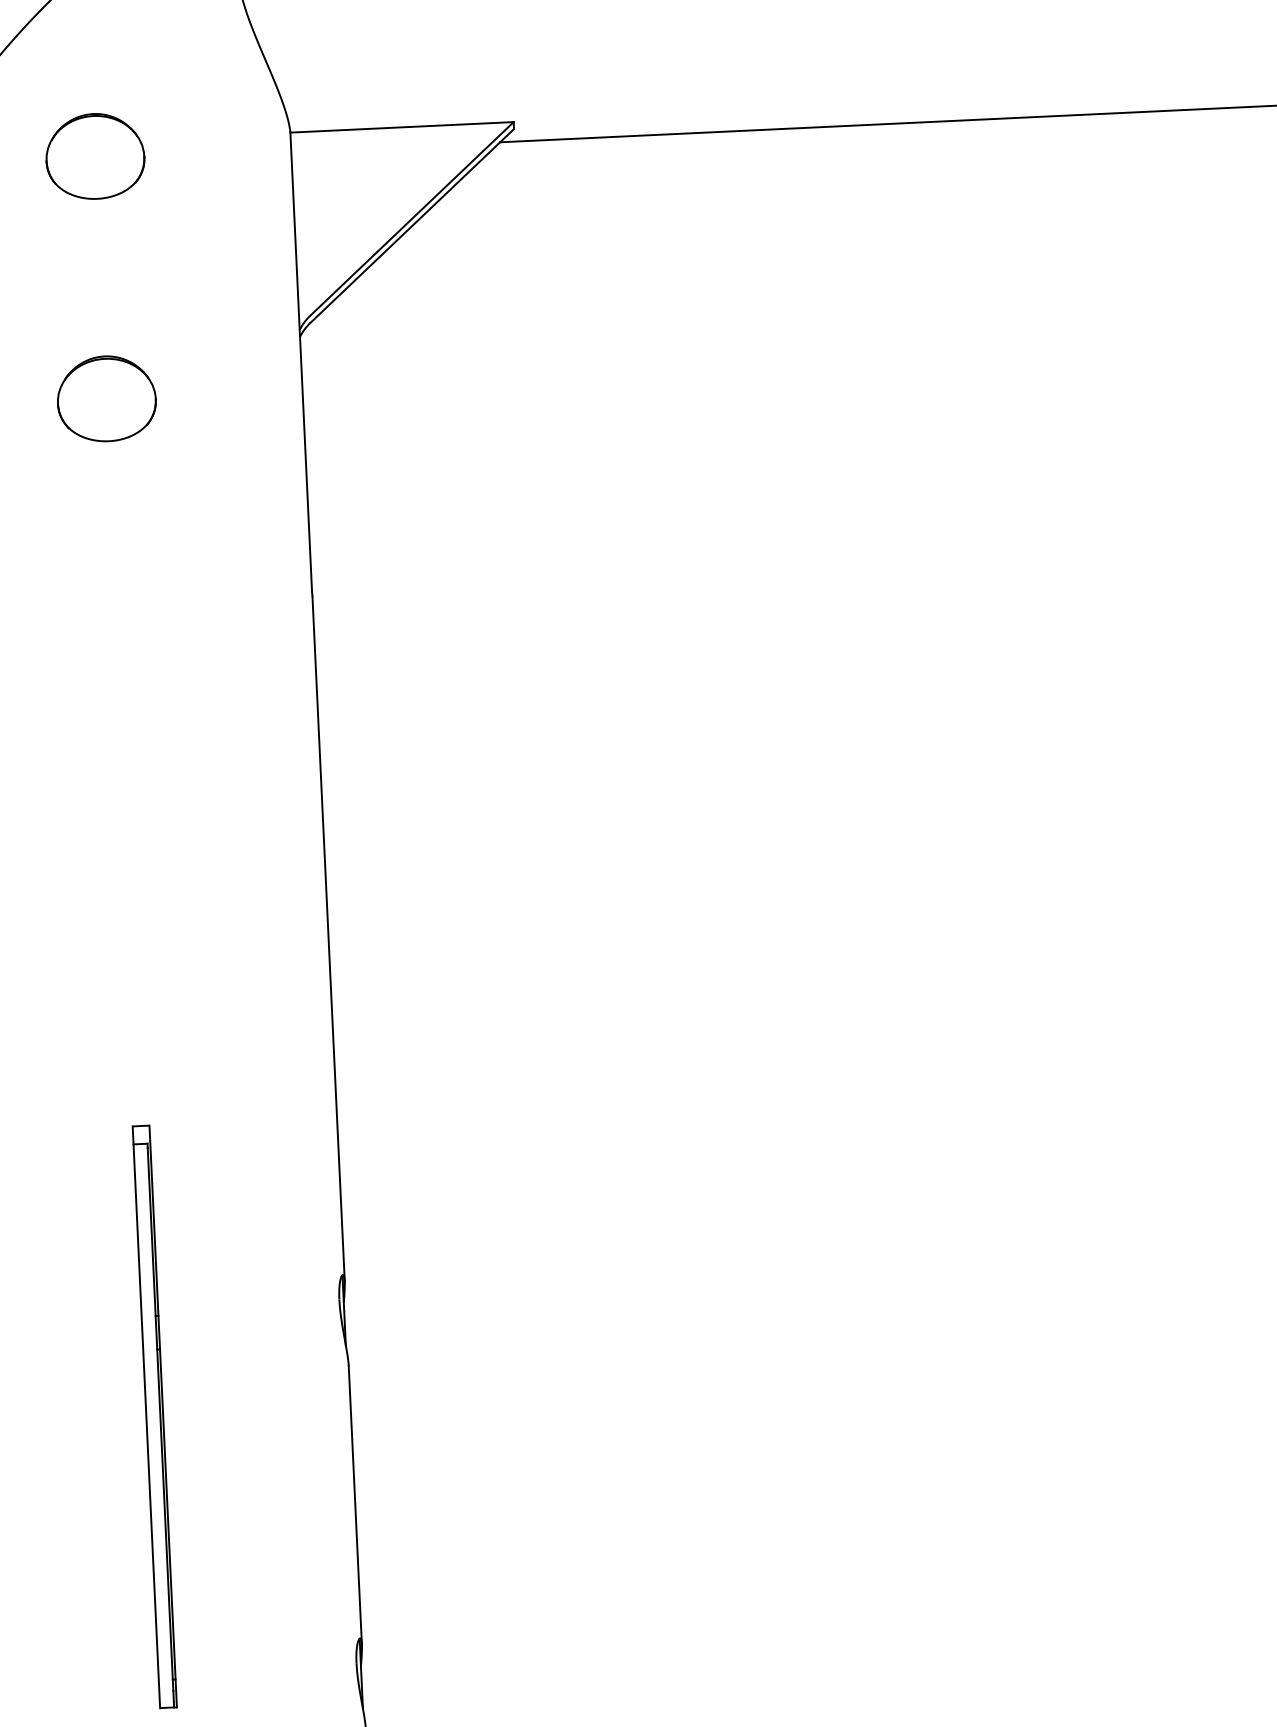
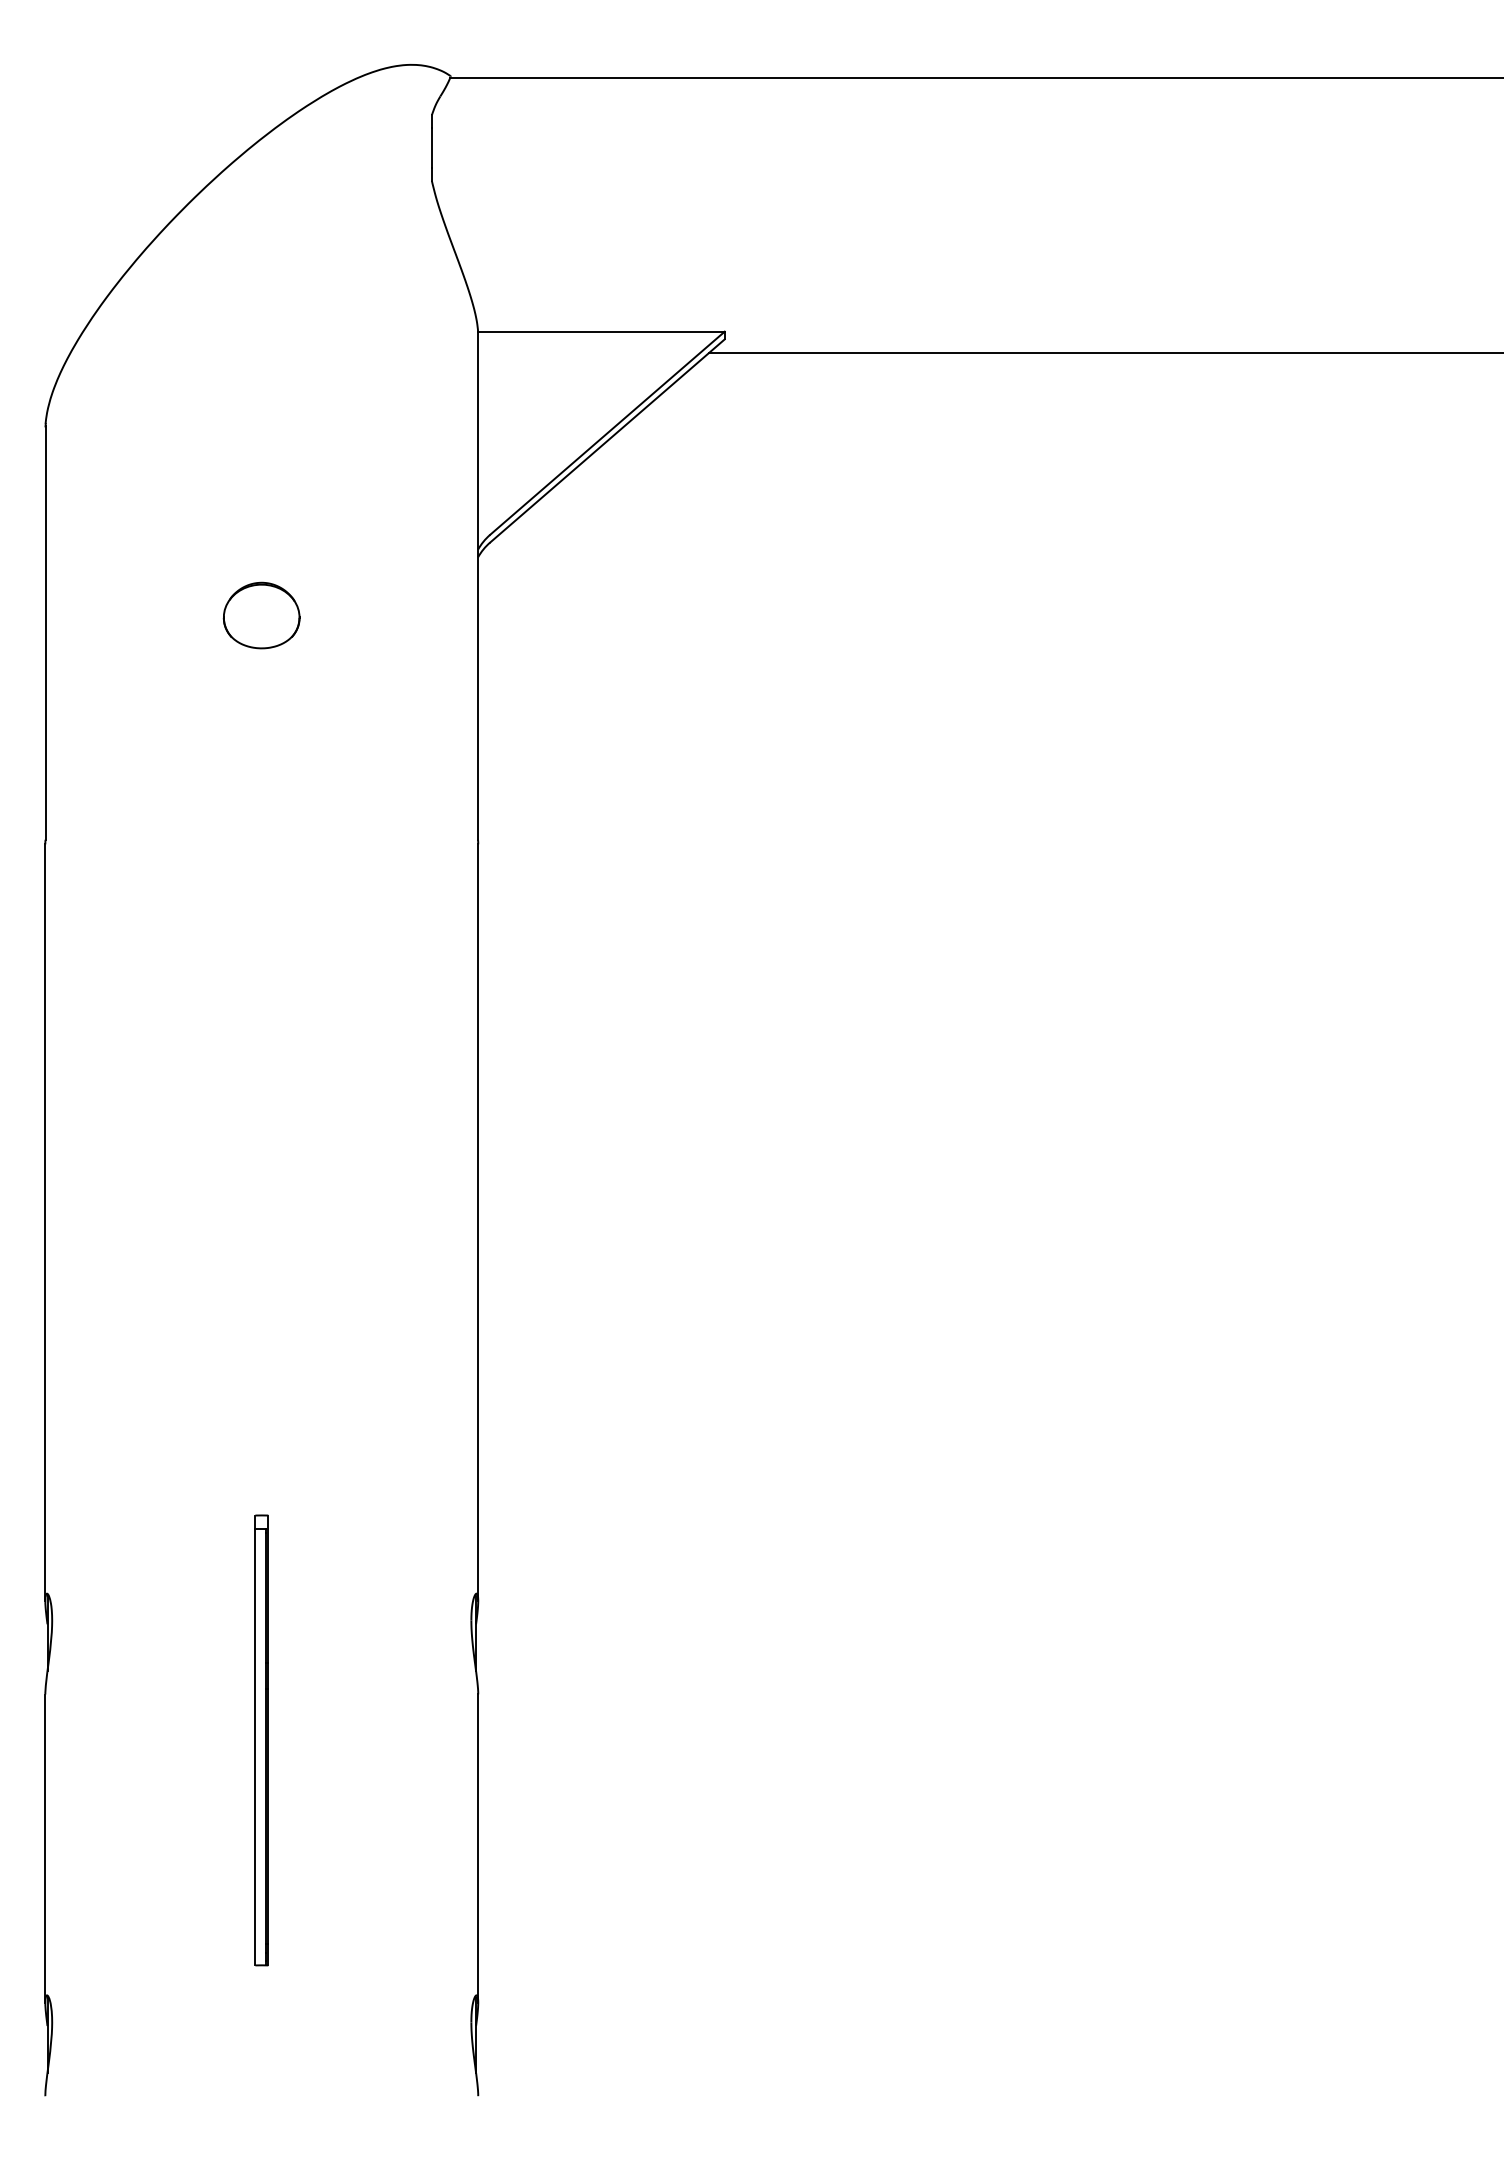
part: (95, 156) -> (261, 347), removed
part: (106, 398) -> (261, 615), size x0.7
part: (154, 1416) -> (261, 1740), size x0.7

